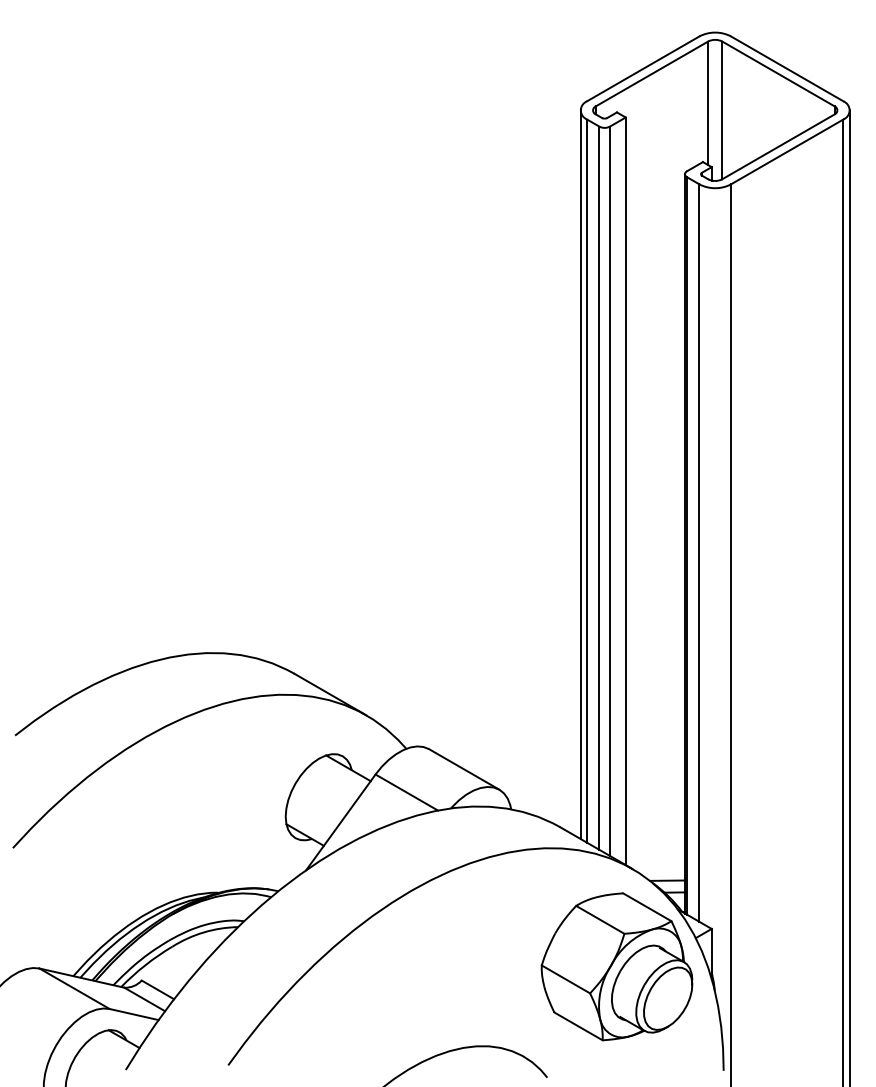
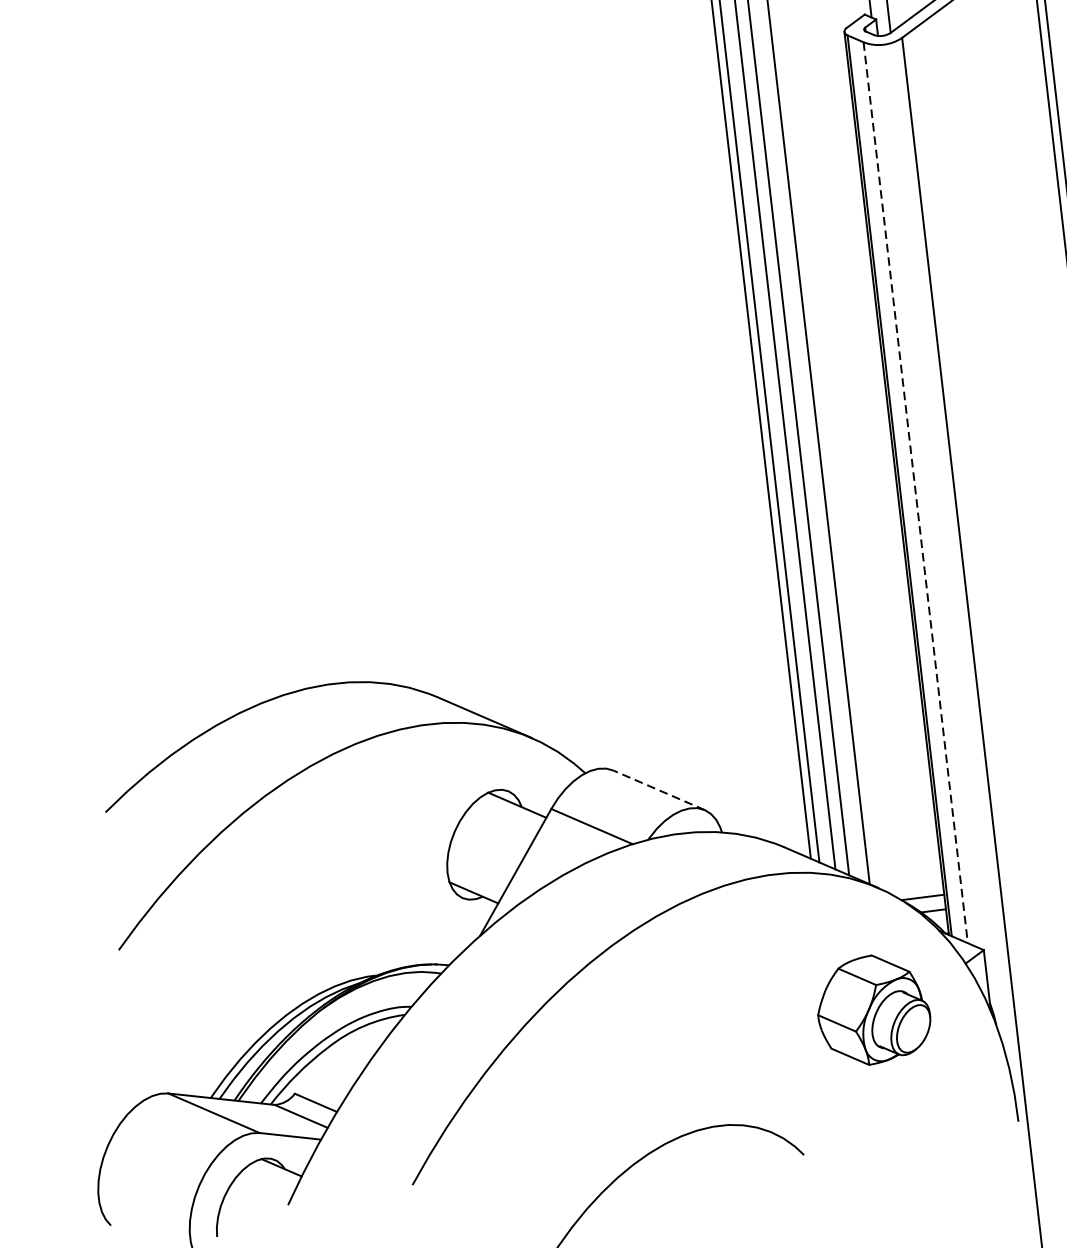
line: (699, 553) -> (915, 493), solid -> dashed
line: (464, 769) -> (659, 790), solid -> dashed
part: (616, 966) -> (872, 1009), size x0.6

